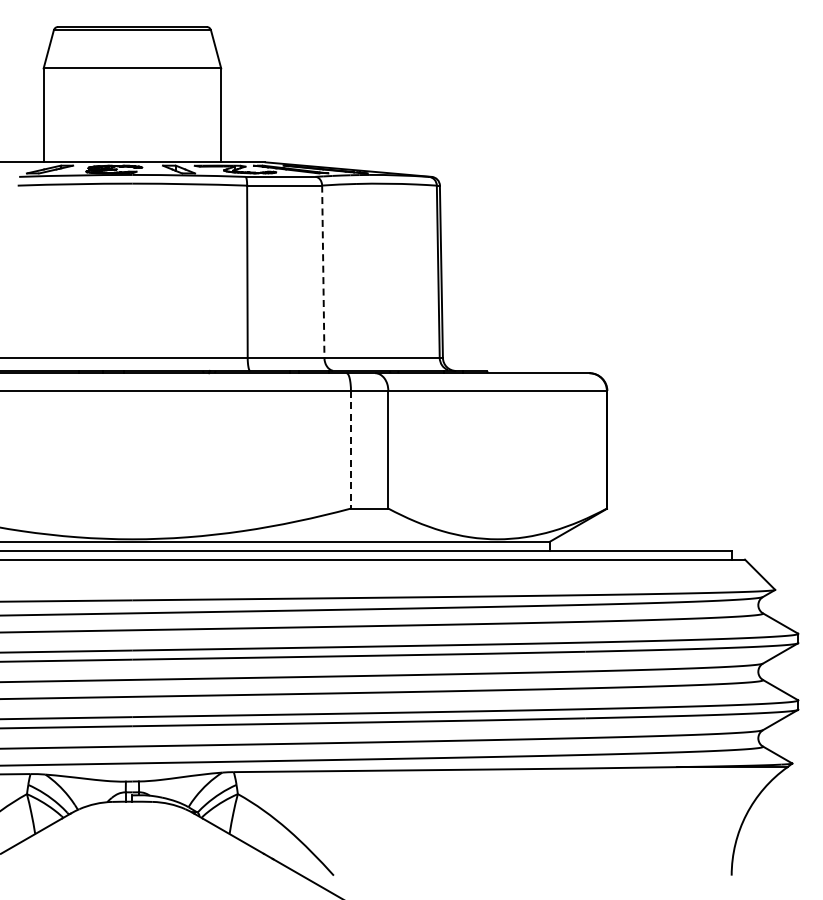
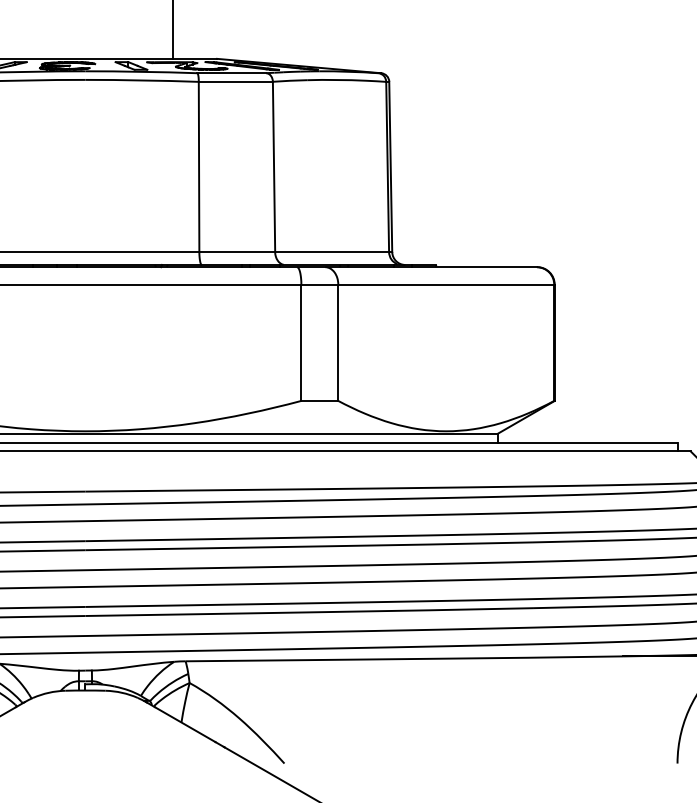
line: (323, 272) -> (274, 167), dashed -> solid
line: (350, 449) -> (300, 342), dashed -> solid

